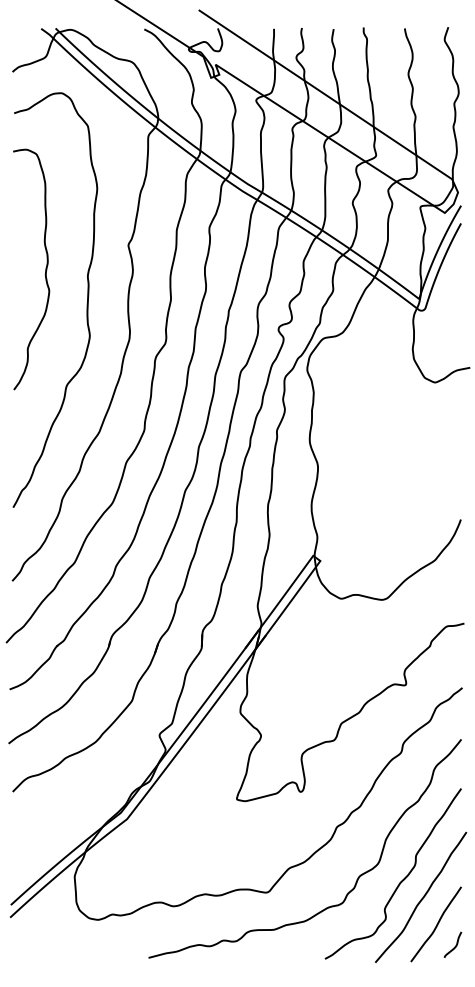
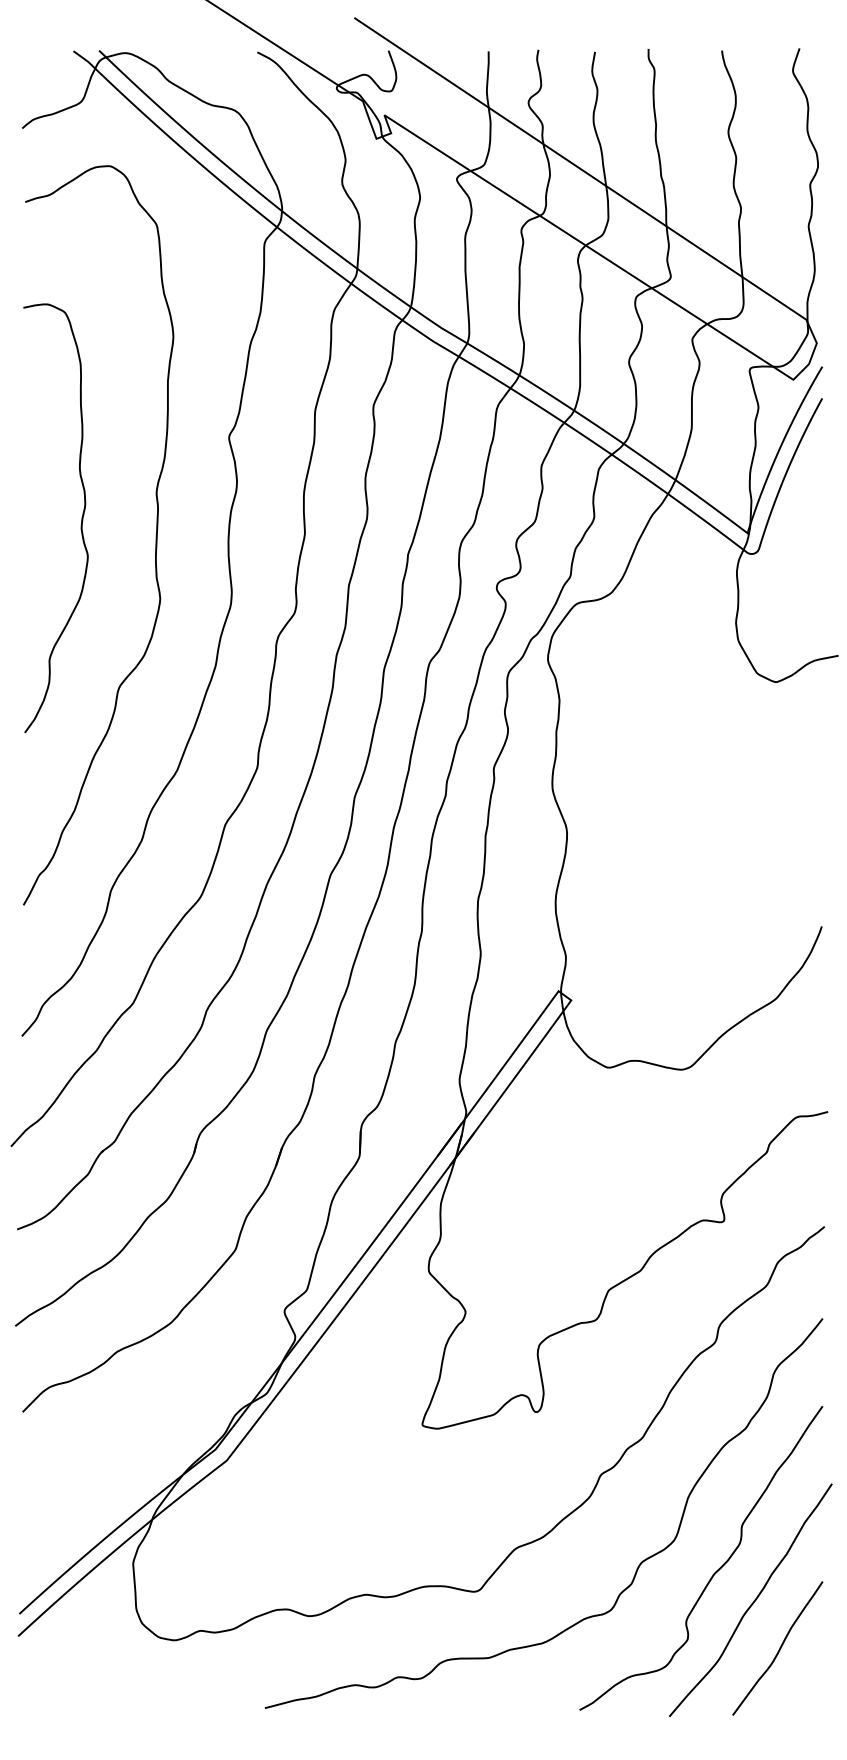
curve: (45, 269) -> (81, 517), moved
curve: (454, 946) -> (810, 1687), removed

